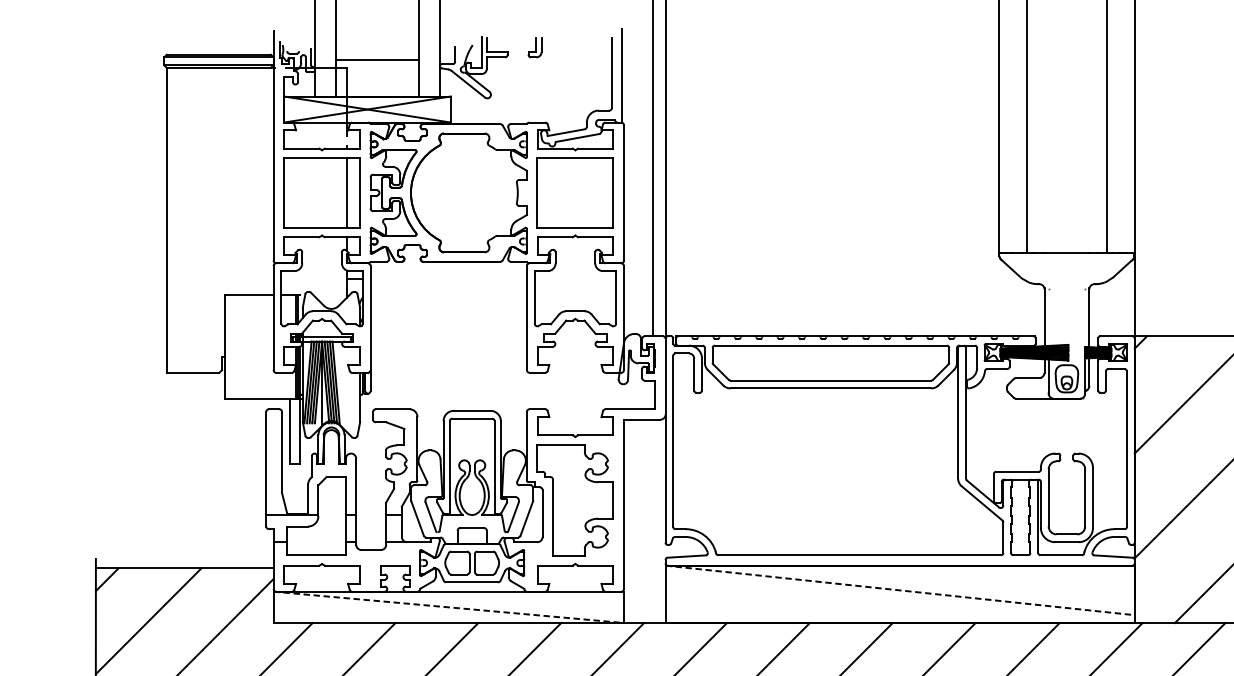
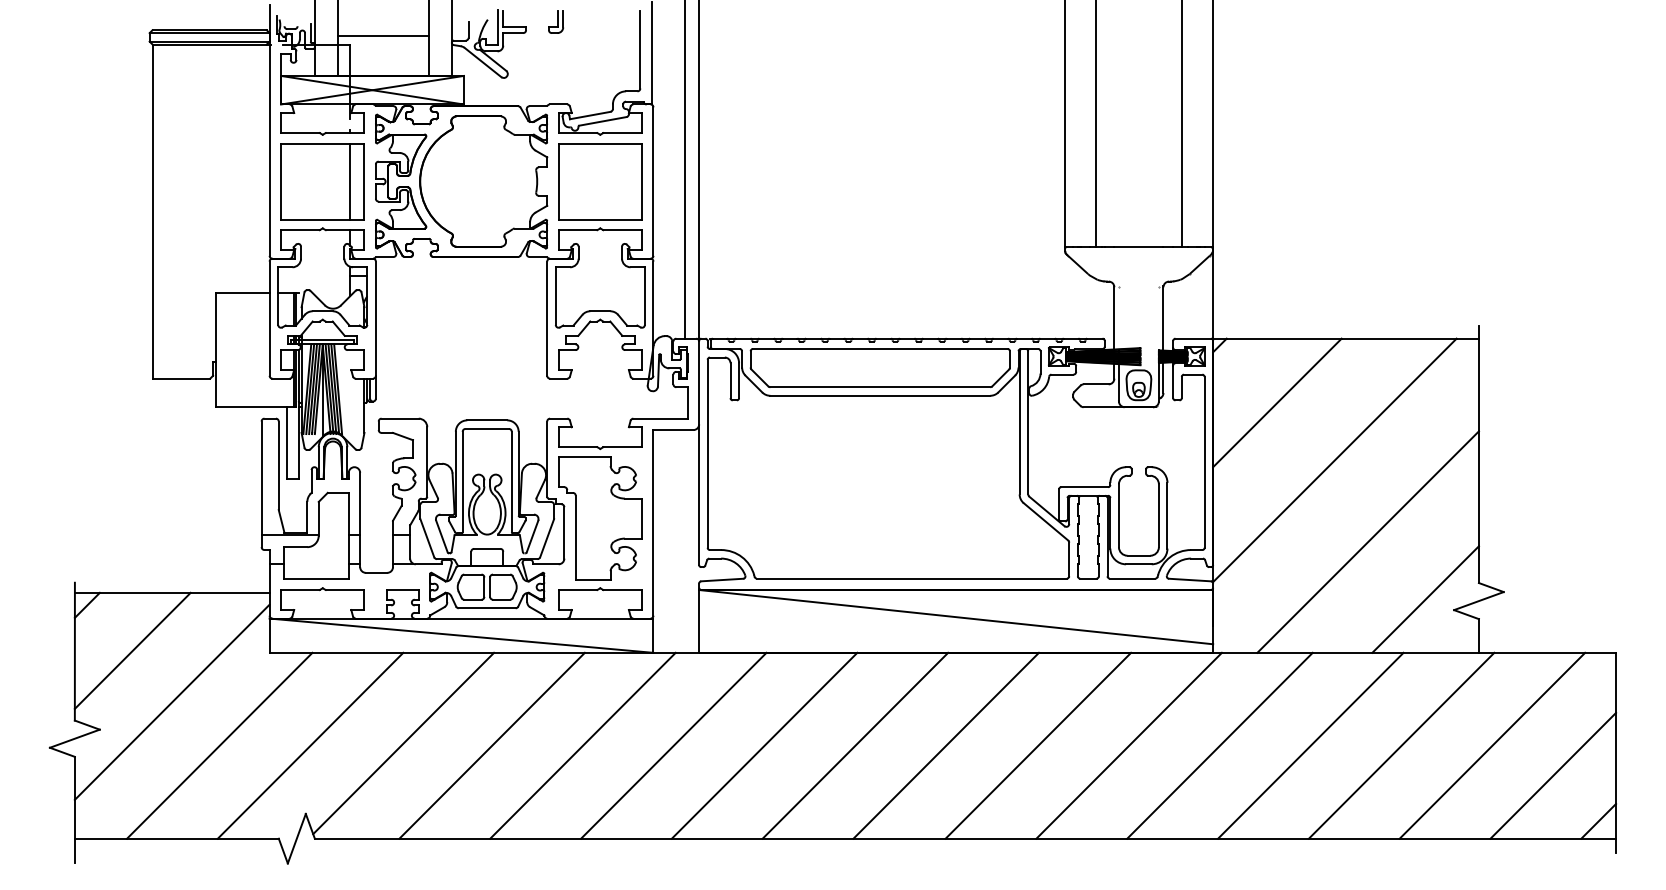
line: (900, 590) -> (956, 617), dashed -> solid
line: (448, 607) -> (461, 635), dashed -> solid

